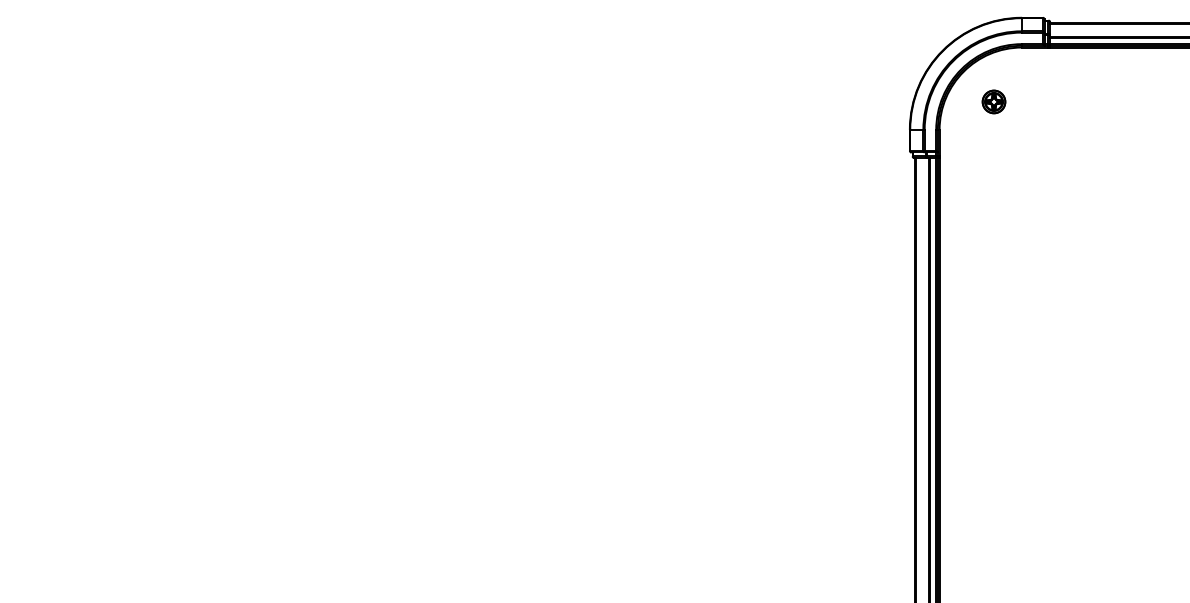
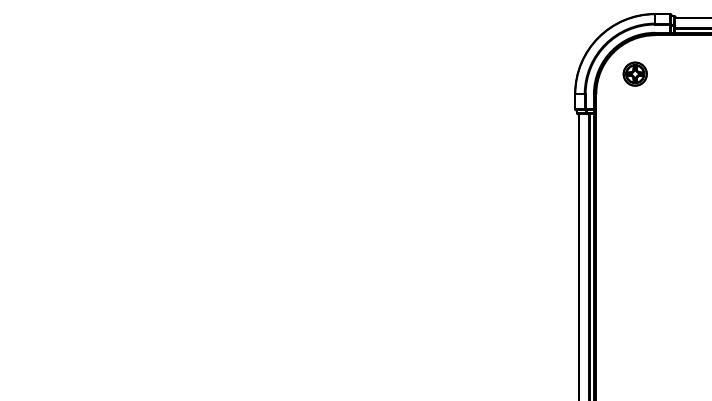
part: (993, 101) -> (634, 73), size x1.43

